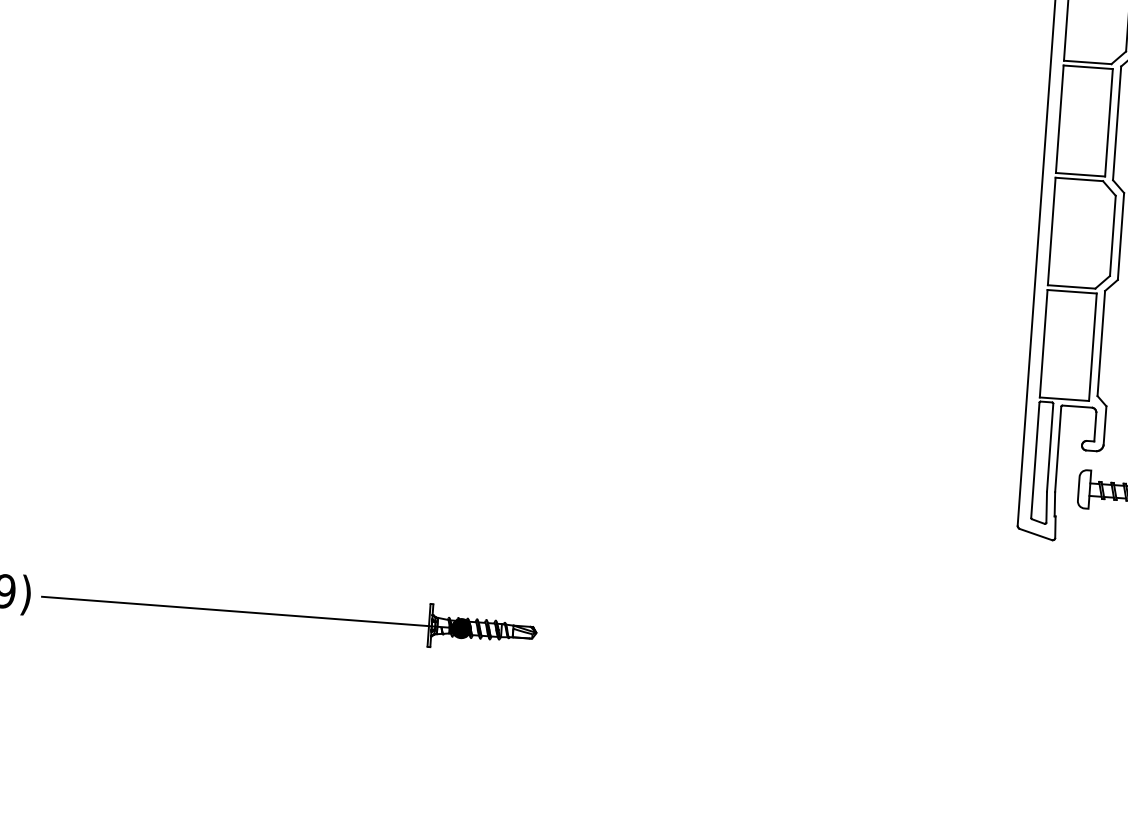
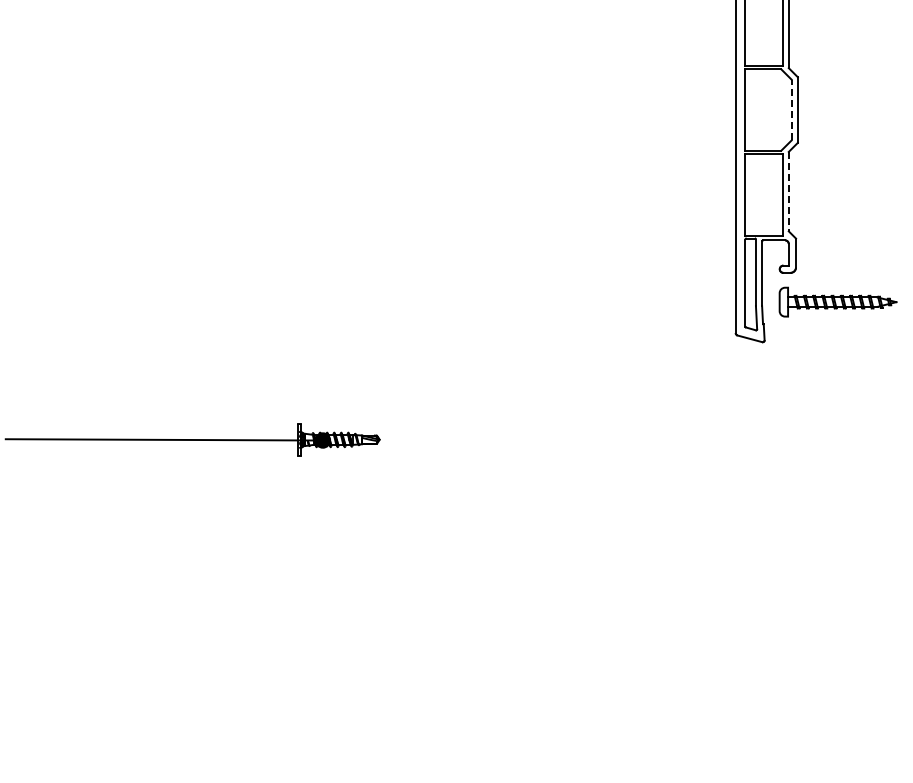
line: (1112, 235) -> (791, 109), solid -> dashed
line: (1100, 343) -> (788, 191), solid -> dashed

